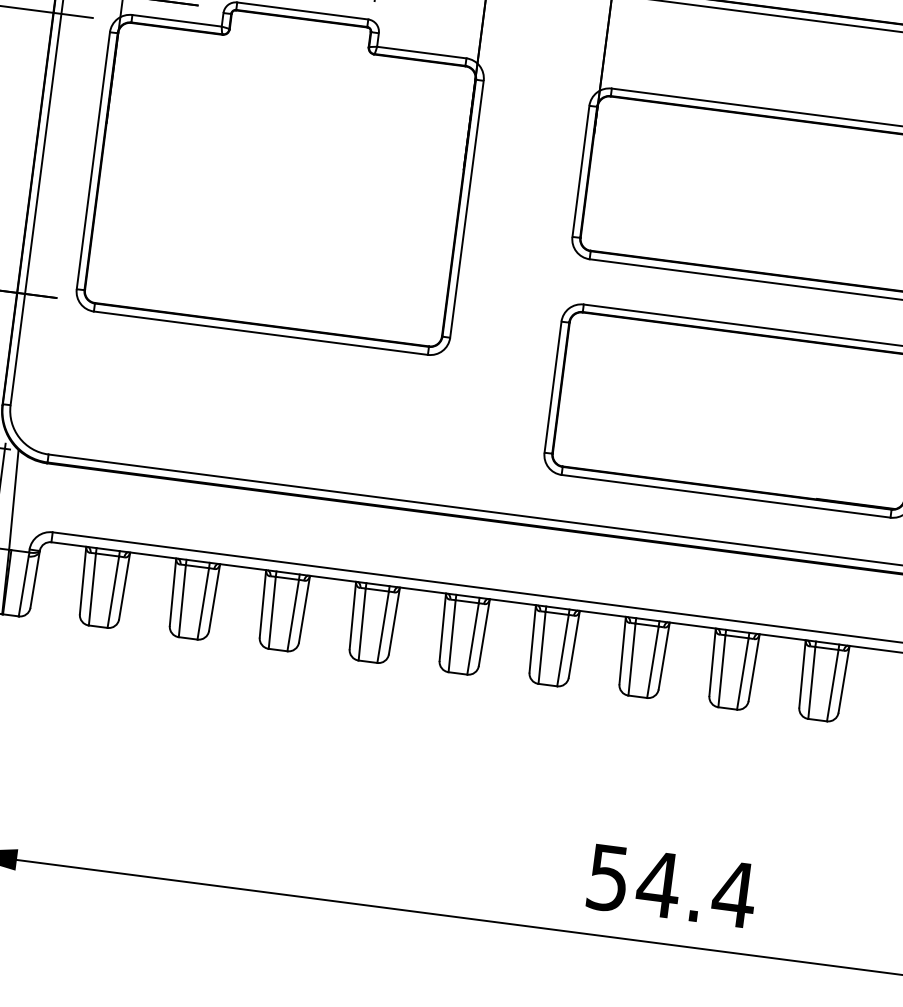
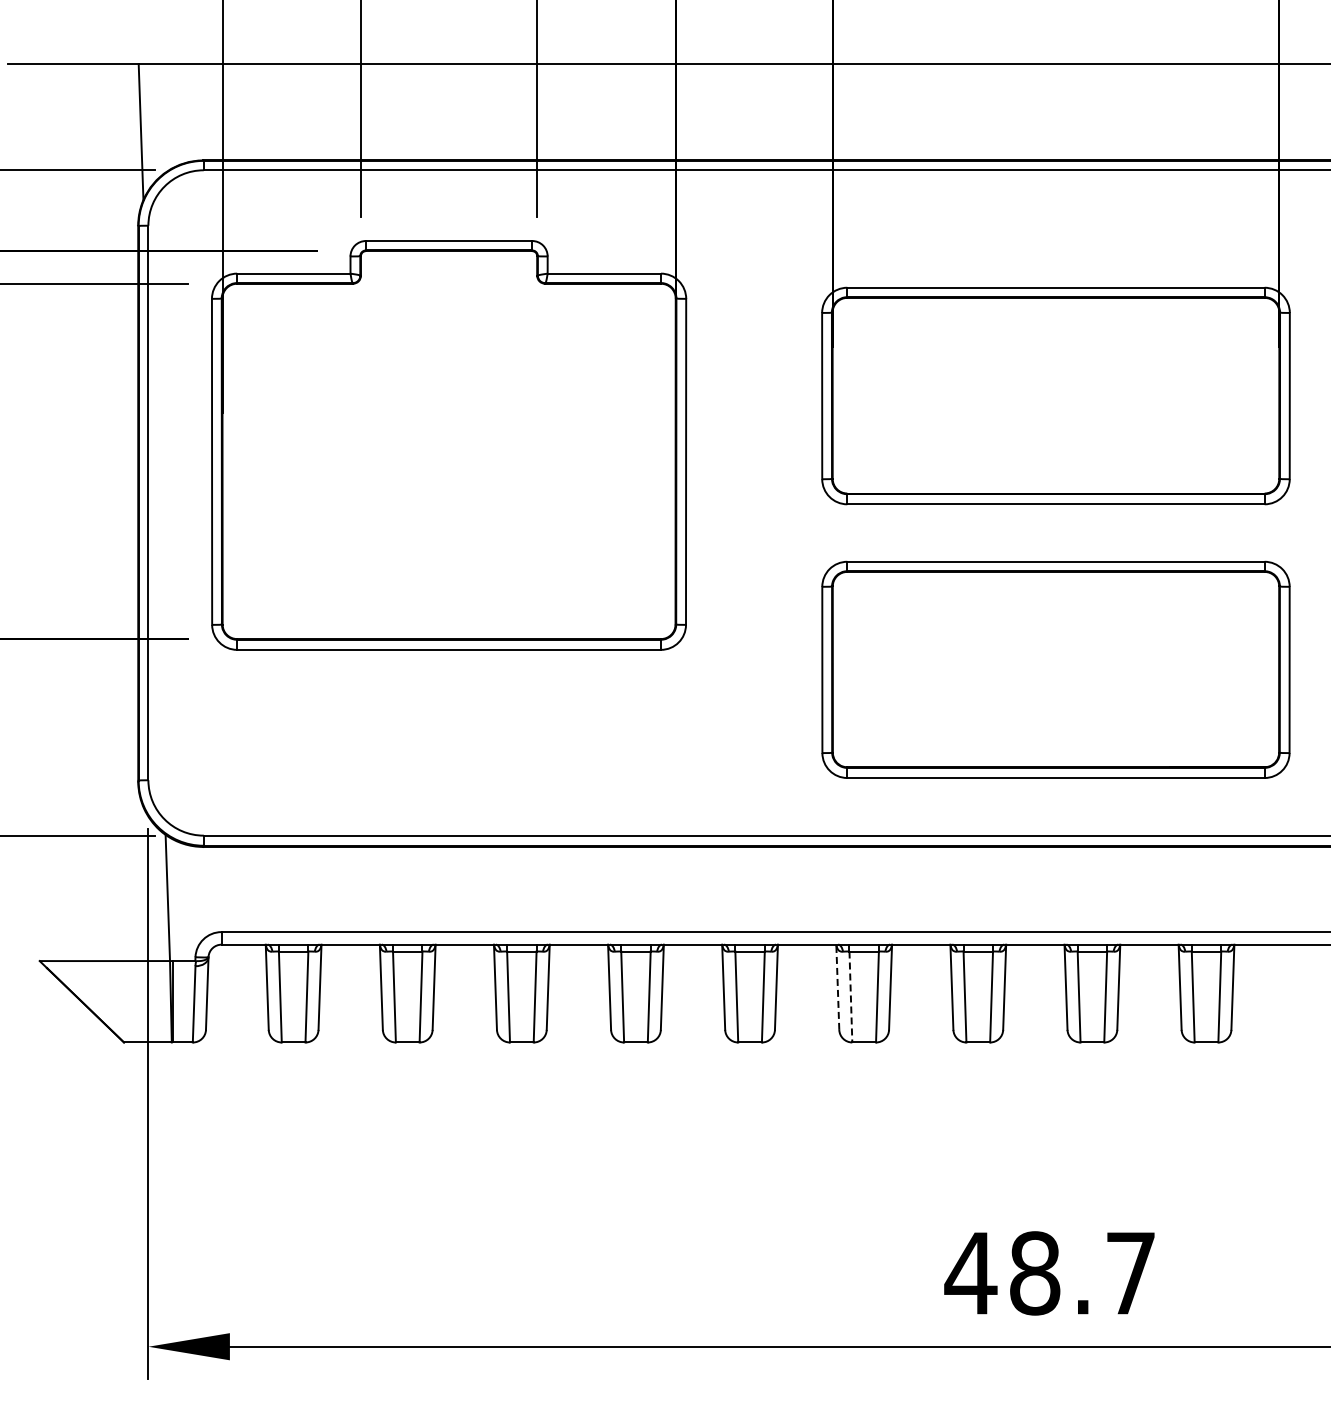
line: (532, 639) -> (837, 987), solid -> dashed
line: (541, 648) -> (850, 997), solid -> dashed
text: (671, 886) -> (1050, 1273), 54.4 -> 48.7

